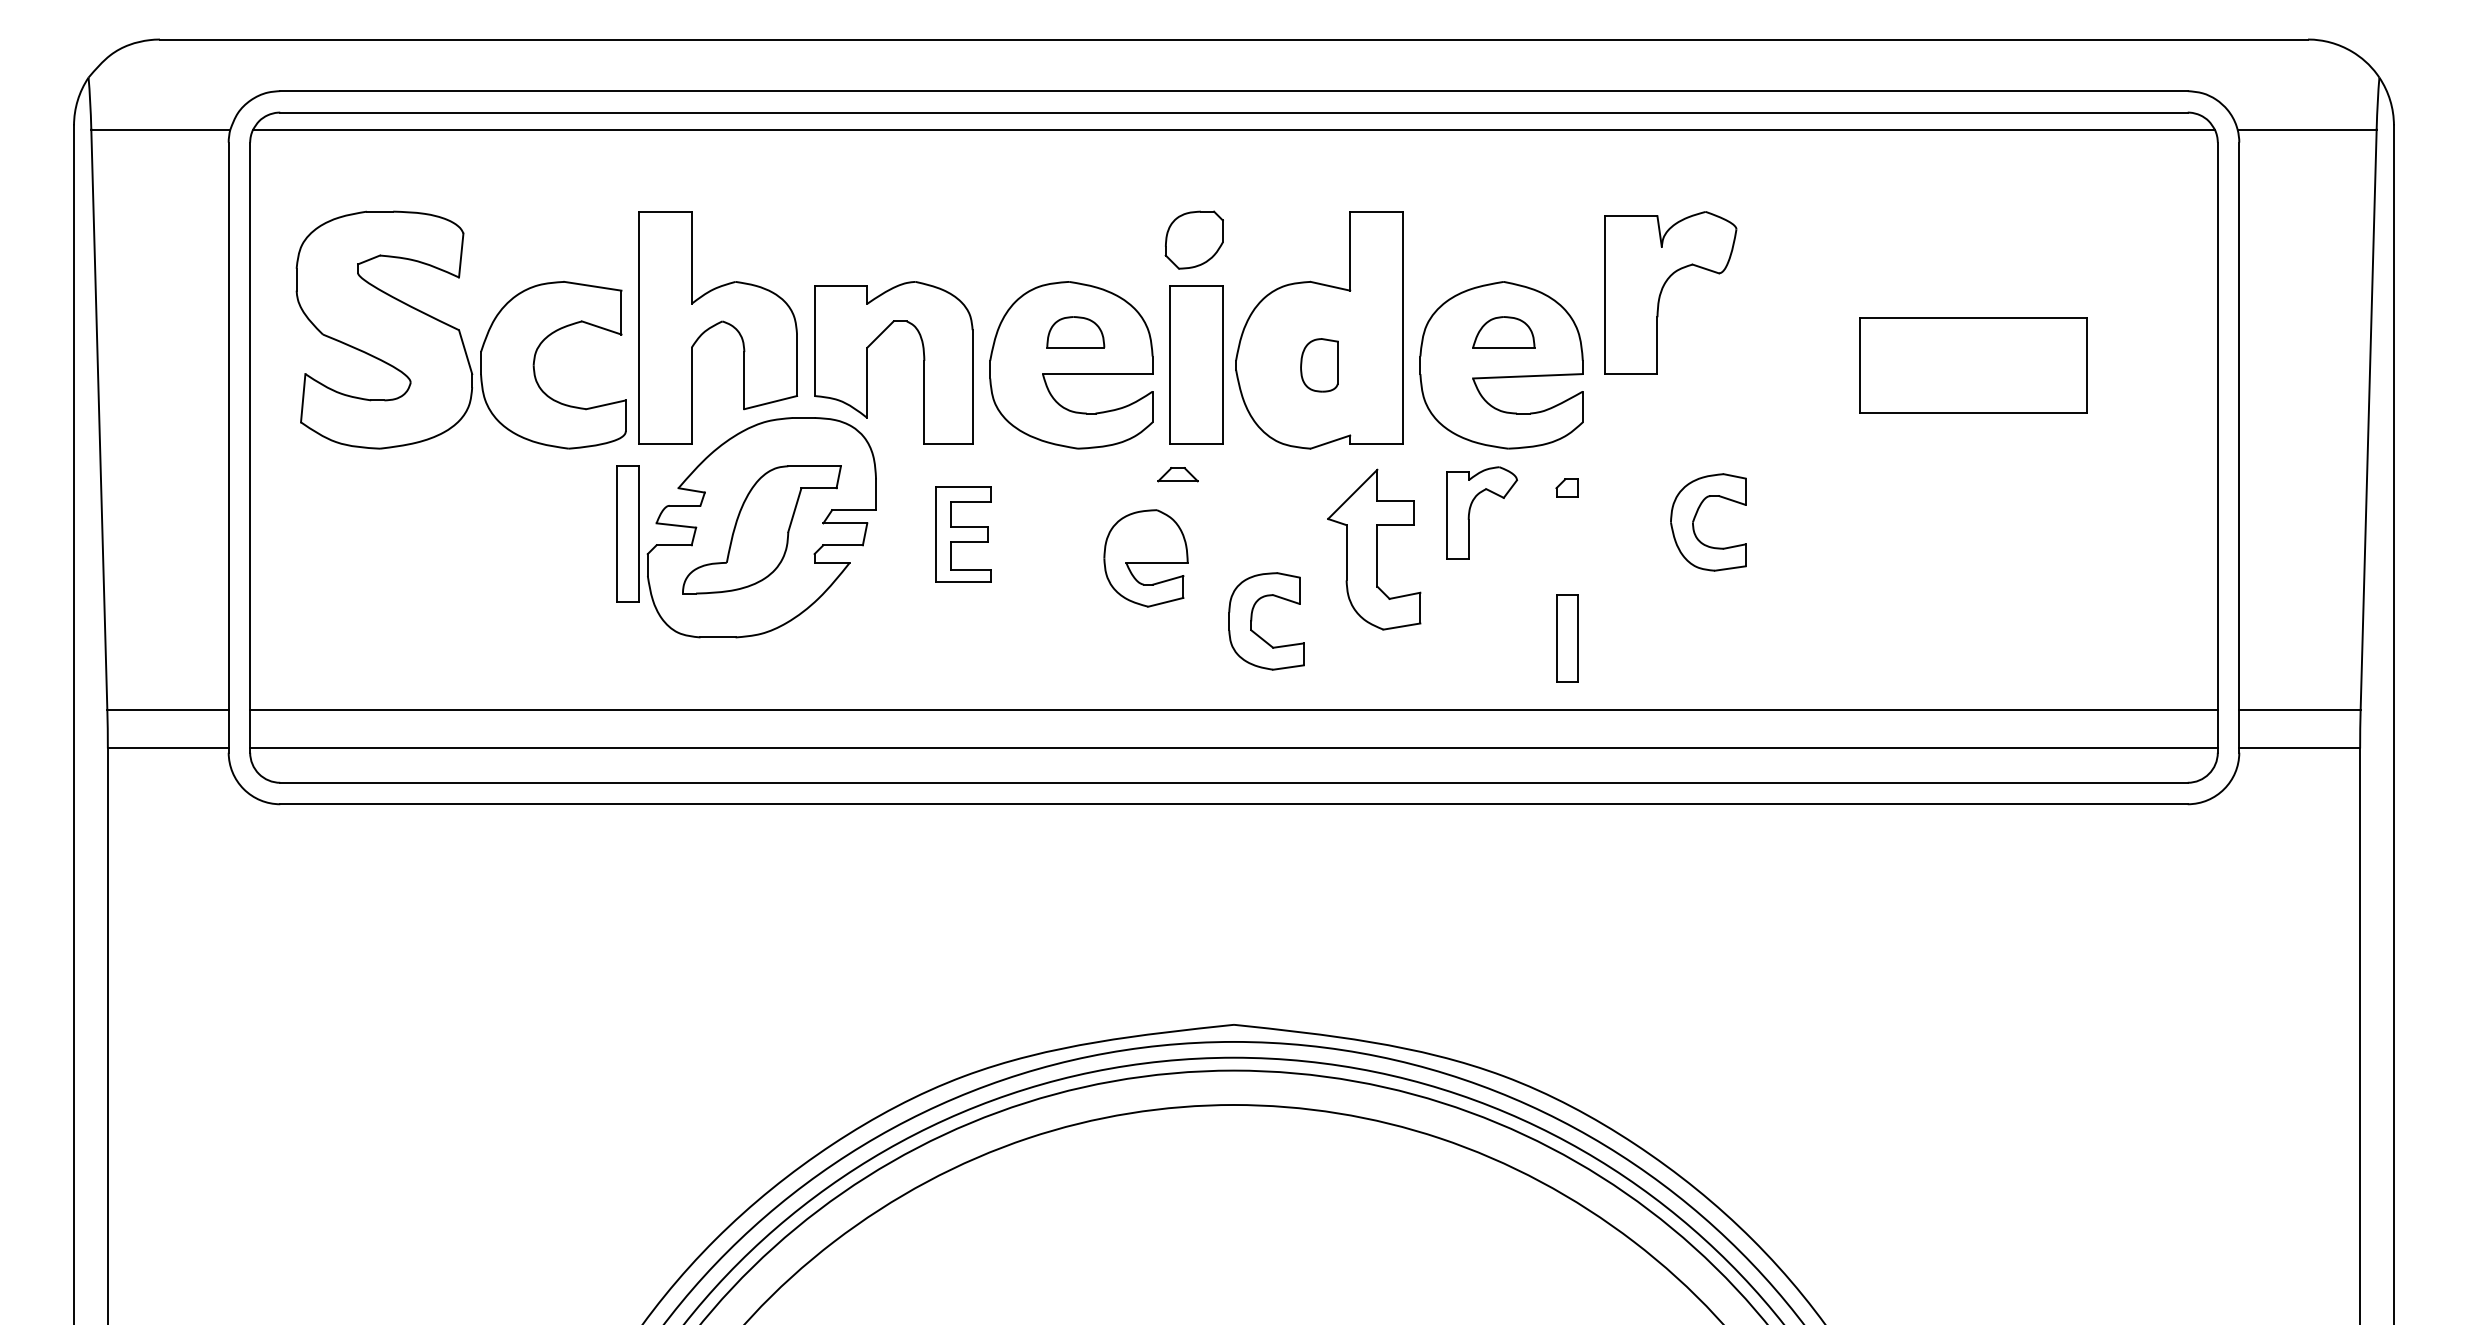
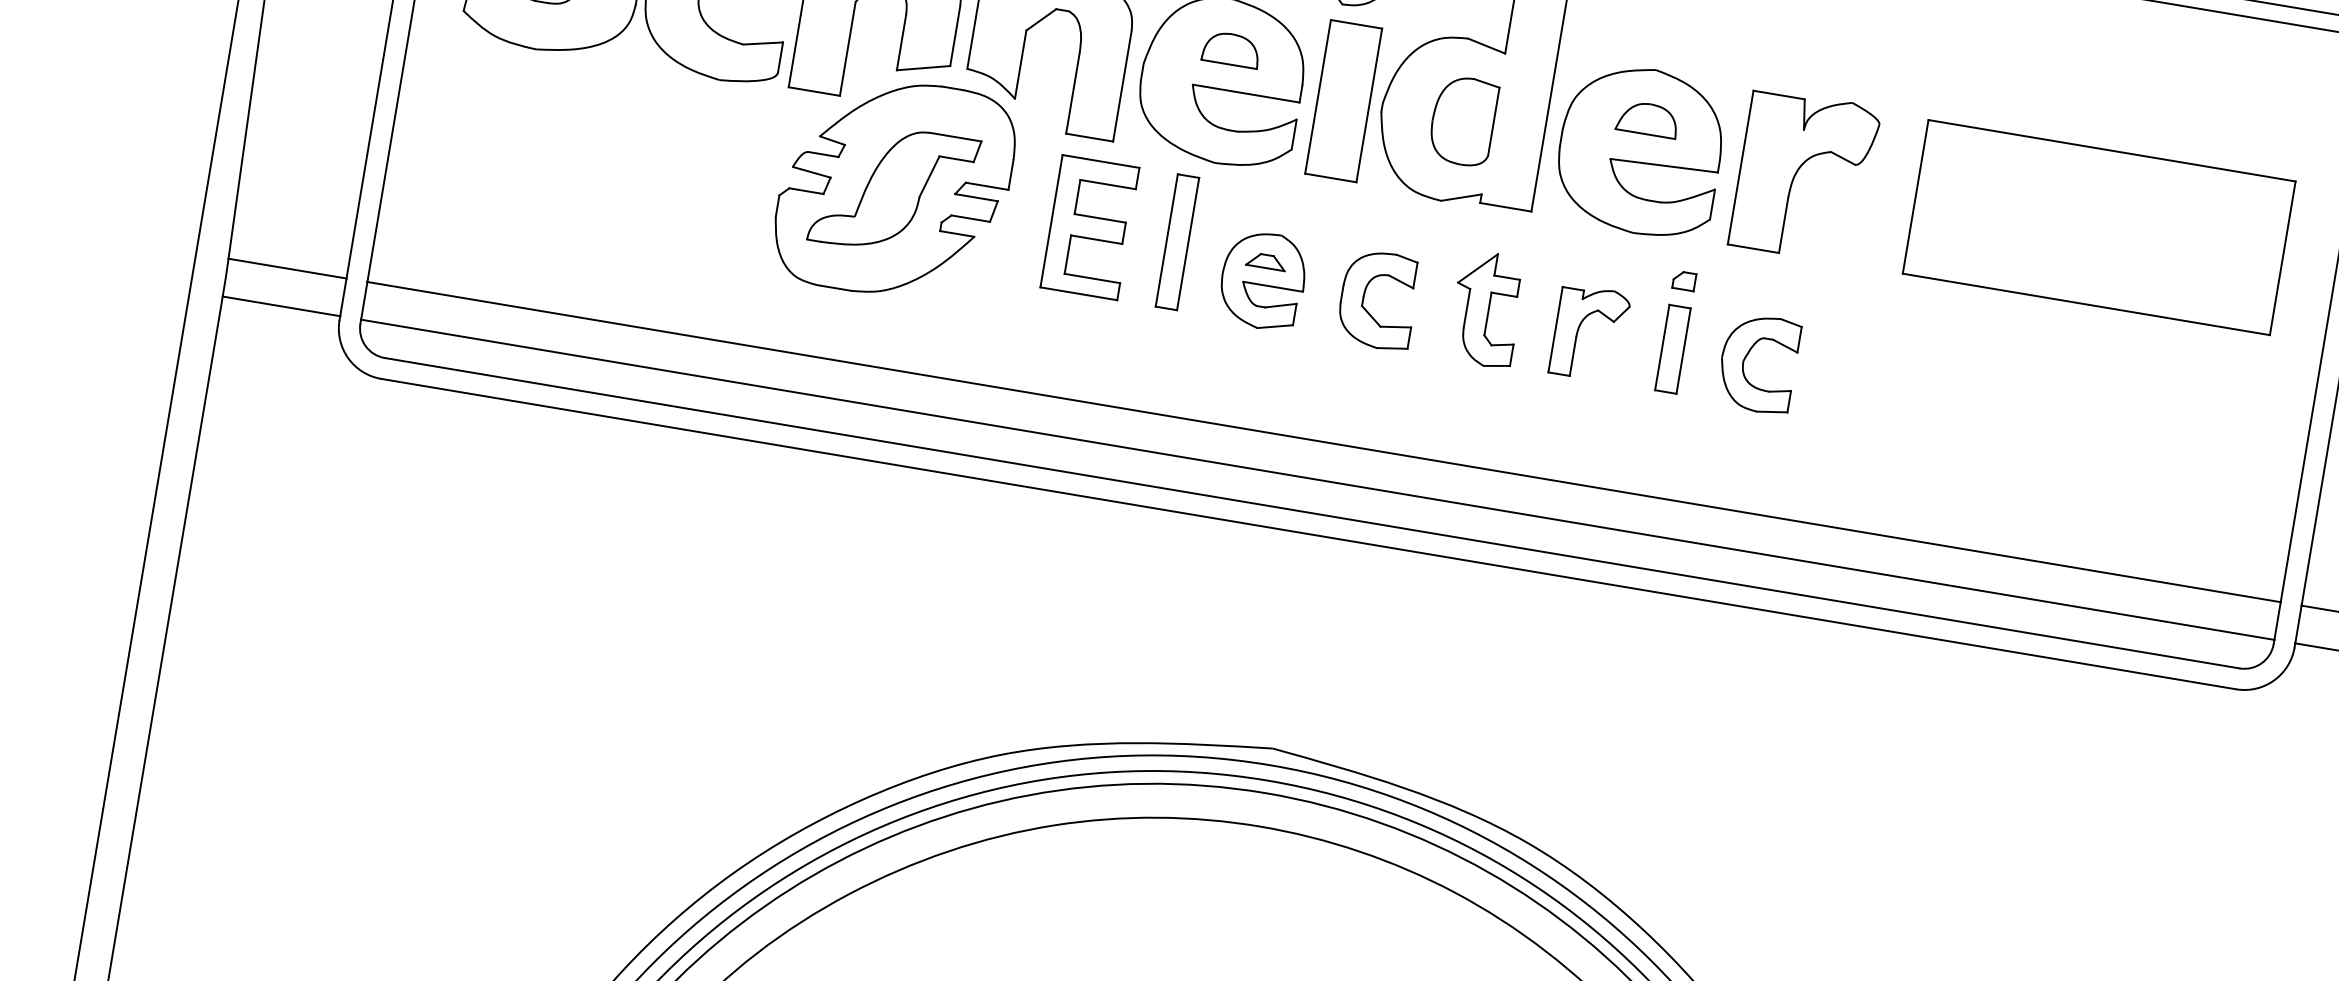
part: (1663, 288) -> (1798, 170), moved
part: (1973, 364) -> (2099, 226), size x1.67
part: (1319, 365) -> (1463, 121), size x1.67
part: (1177, 474) -> (1265, 261), moved
part: (1470, 512) -> (1579, 330), moved
part: (1696, 516) -> (1747, 355), moved
part: (627, 533) -> (1177, 241), moved
part: (963, 533) -> (1089, 226), size x1.43
part: (1374, 549) -> (1486, 309), size x0.71
part: (1252, 620) -> (1364, 296), moved
part: (1567, 638) -> (1672, 349), moved

